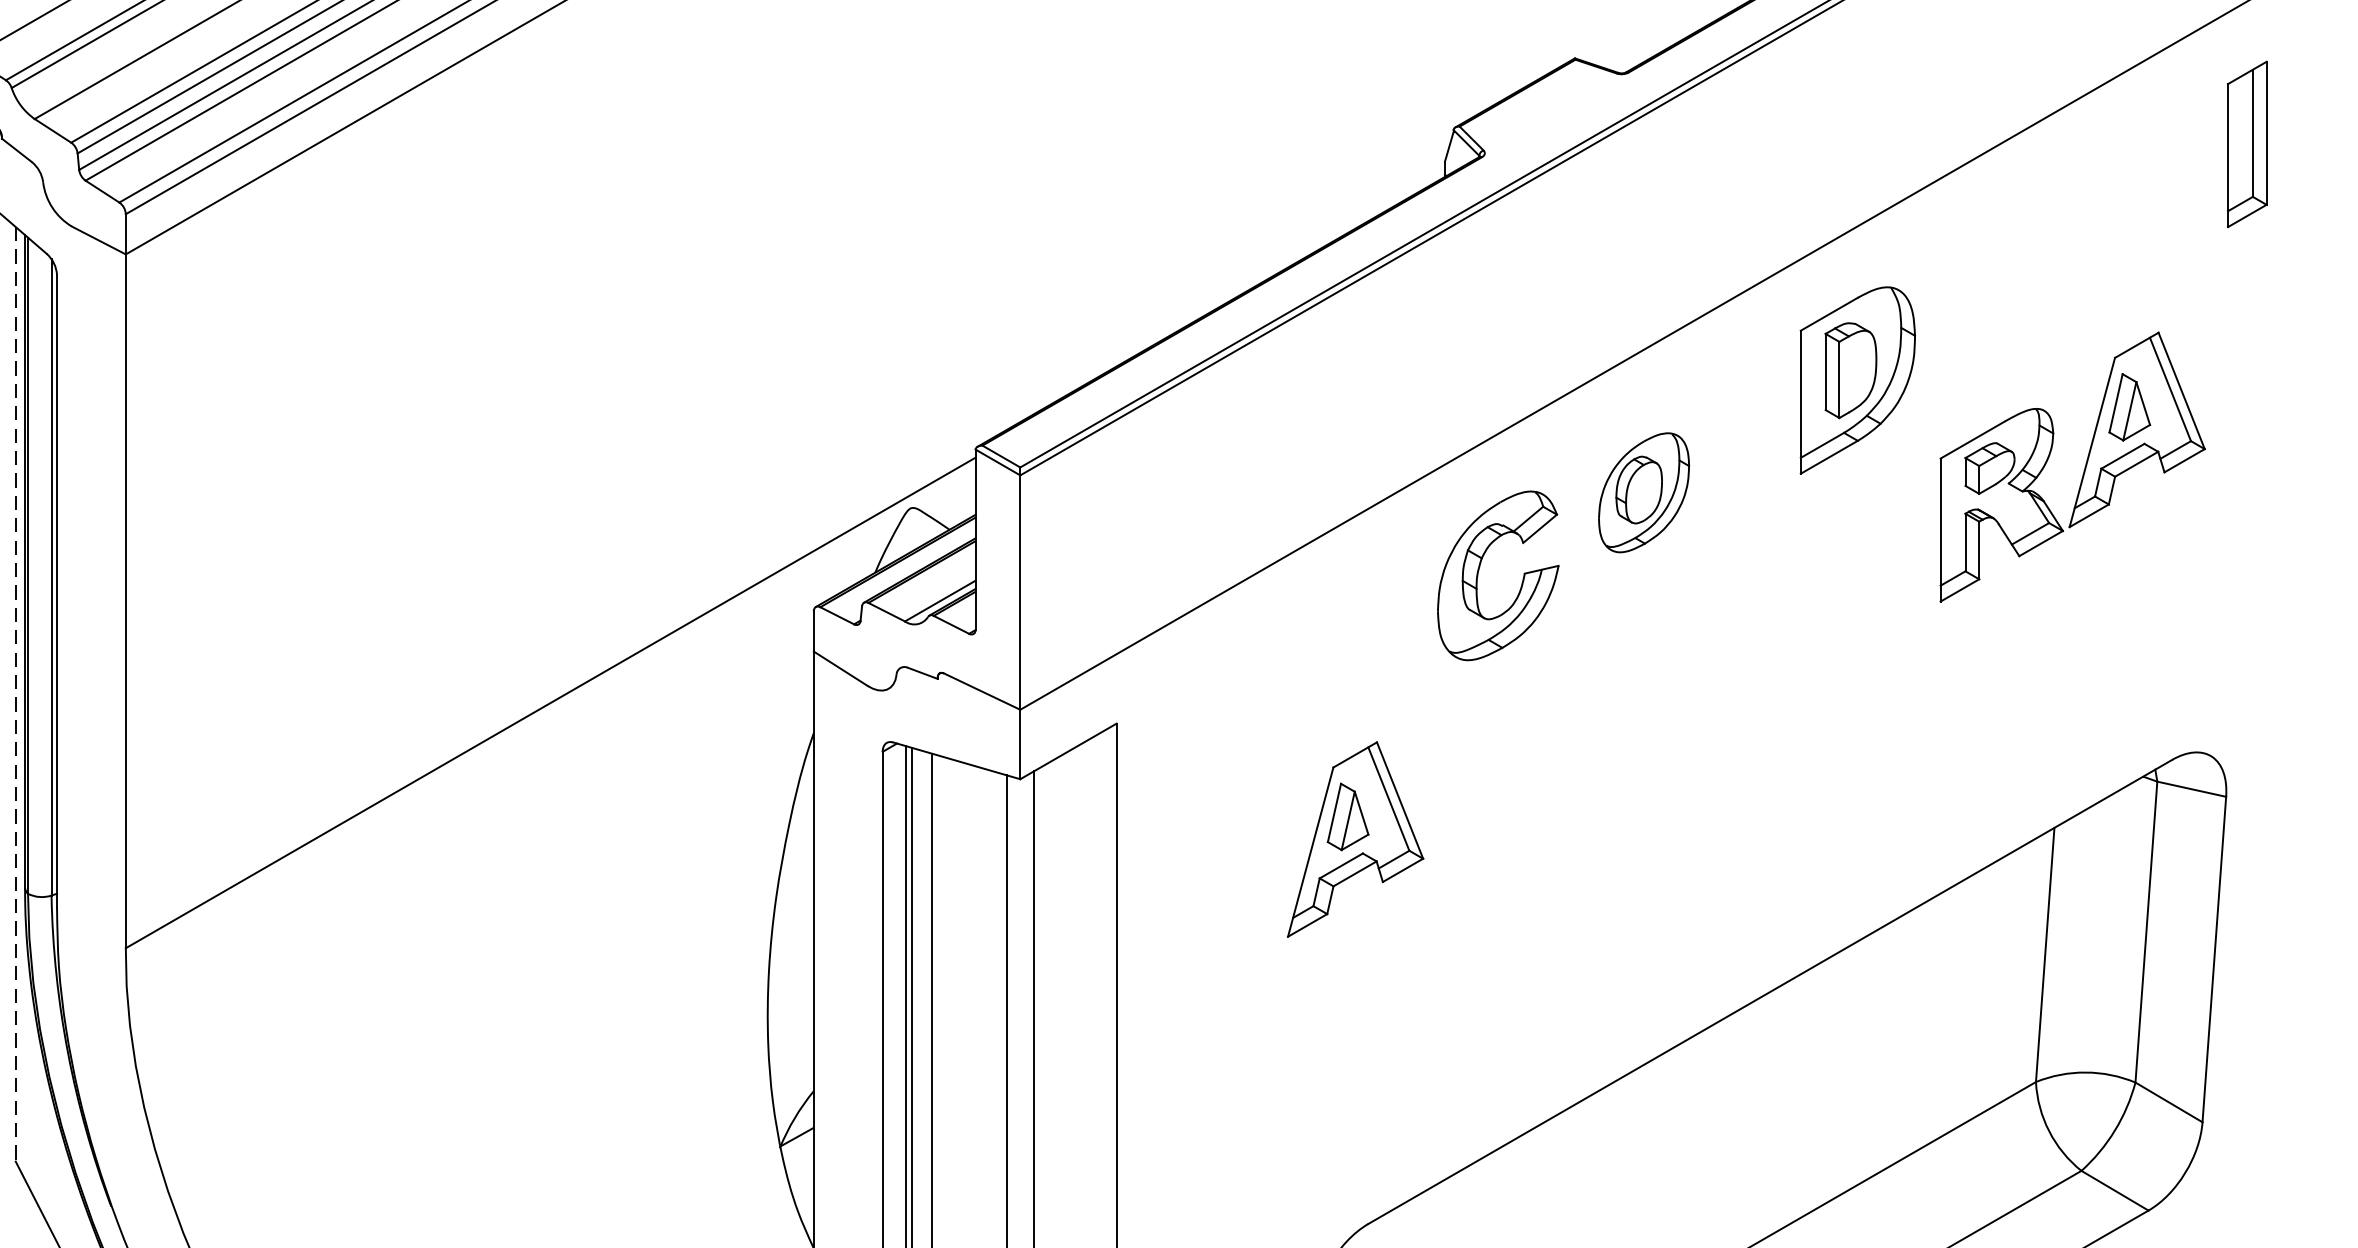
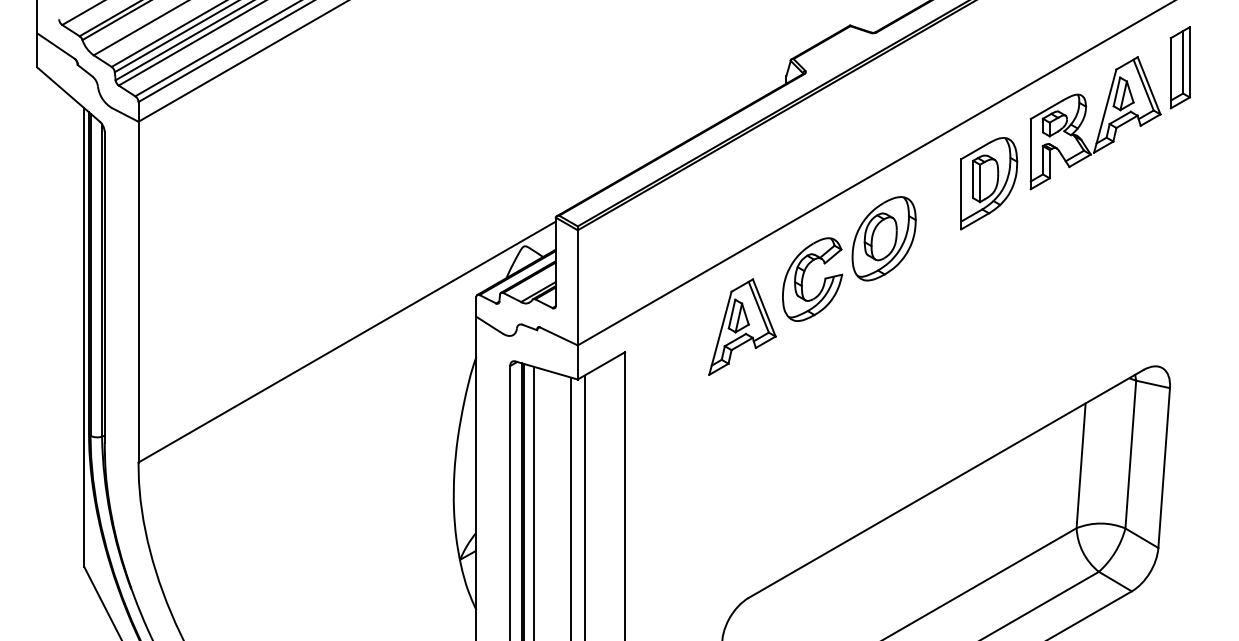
part: (2072, 467) -> (1095, 123), moved
part: (1642, 492) -> (883, 238), size x1.43
line: (15, 695) -> (84, 338), dashed -> solid
part: (1355, 838) -> (742, 326), moved

